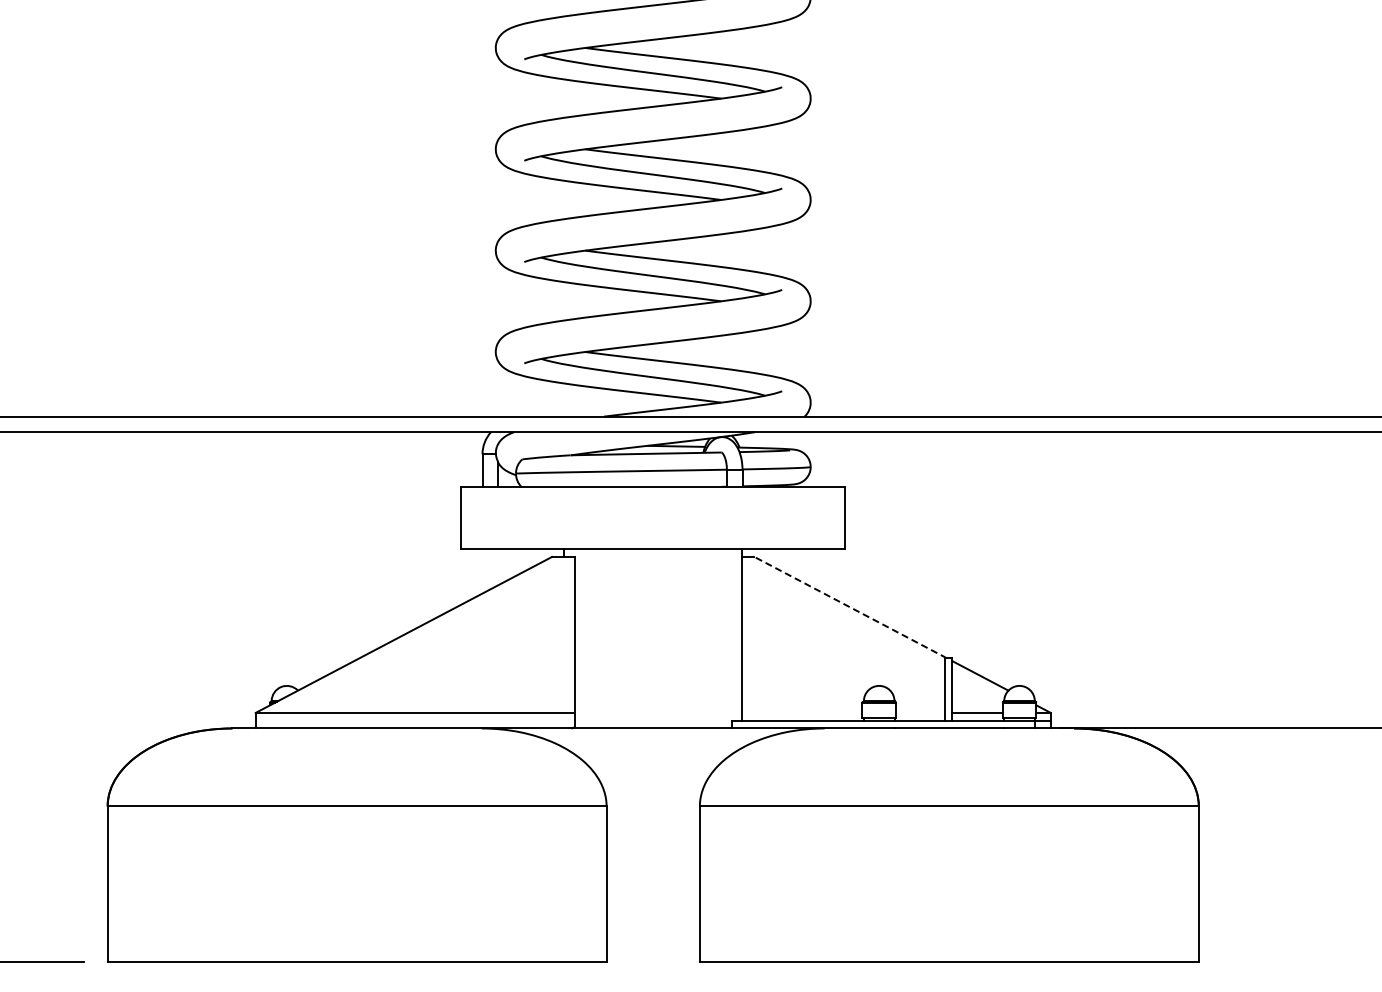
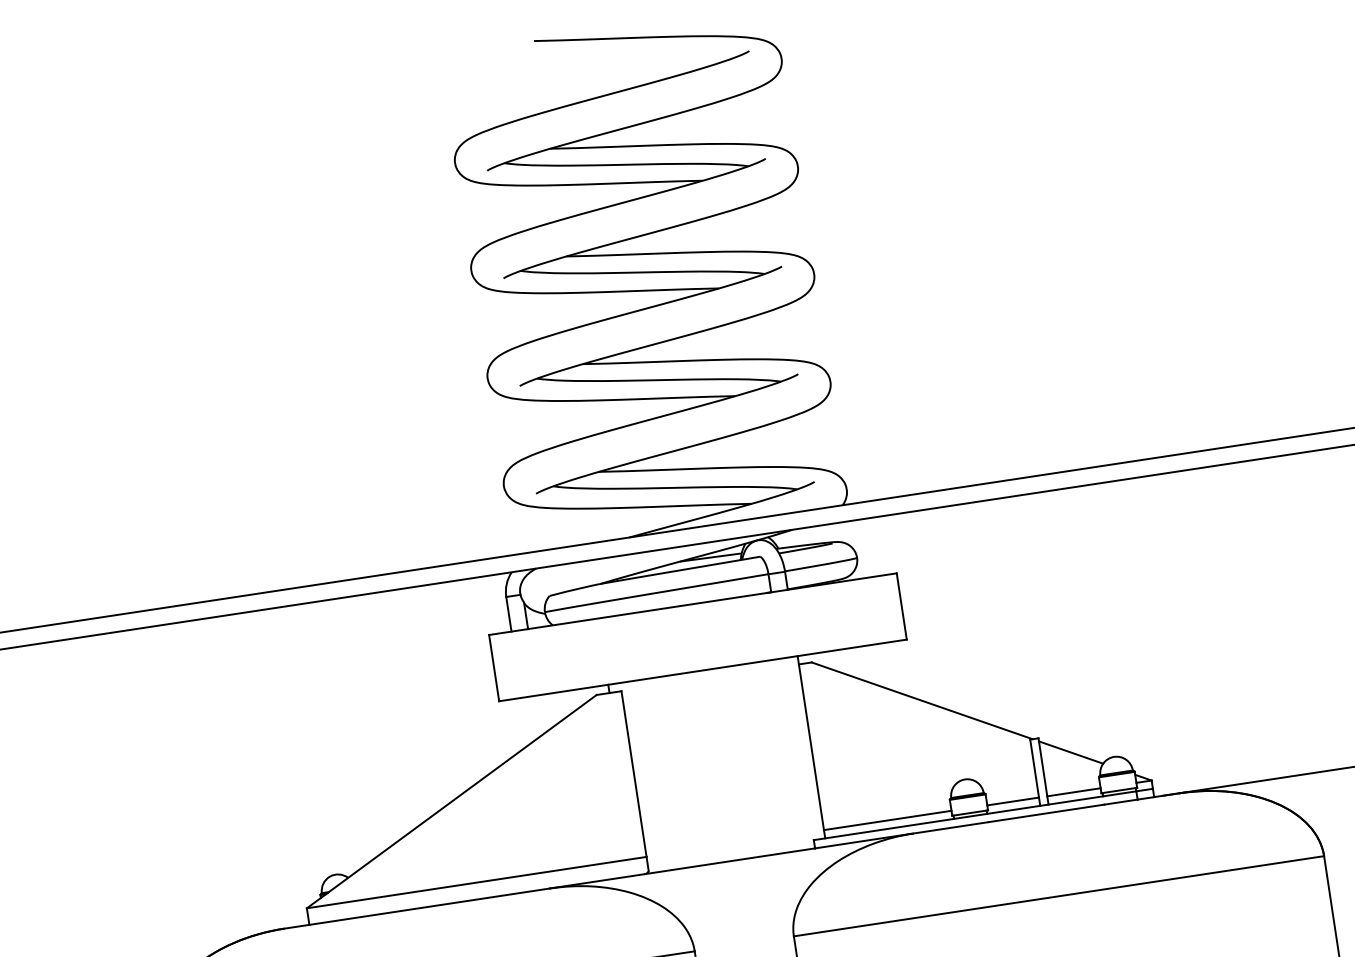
line: (850, 607) -> (921, 700), dashed -> solid
line: (802, 712) -> (887, 820), added
line: (920, 712) -> (1013, 801), added

